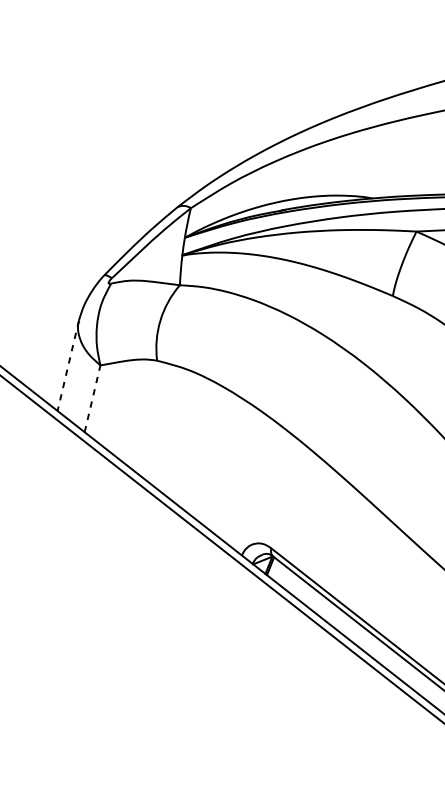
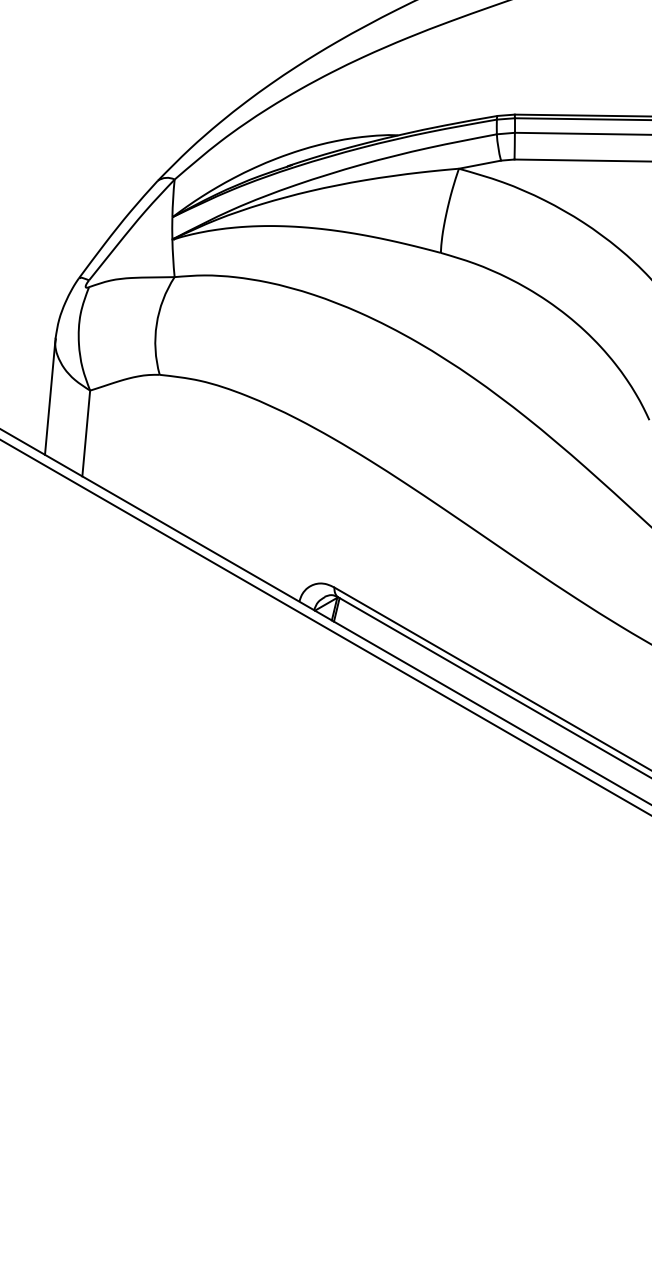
line: (68, 366) -> (50, 397), dashed -> solid
line: (92, 398) -> (86, 433), dashed -> solid

